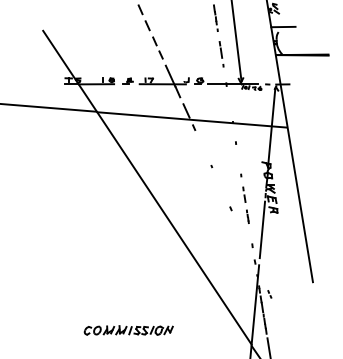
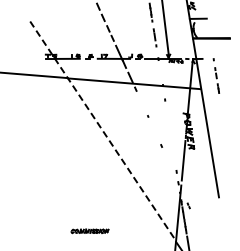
line: (147, 188) -> (103, 131), solid -> dashed
part: (243, 198) -> (215, 75), moved
part: (127, 330) -> (89, 231), size x0.6

